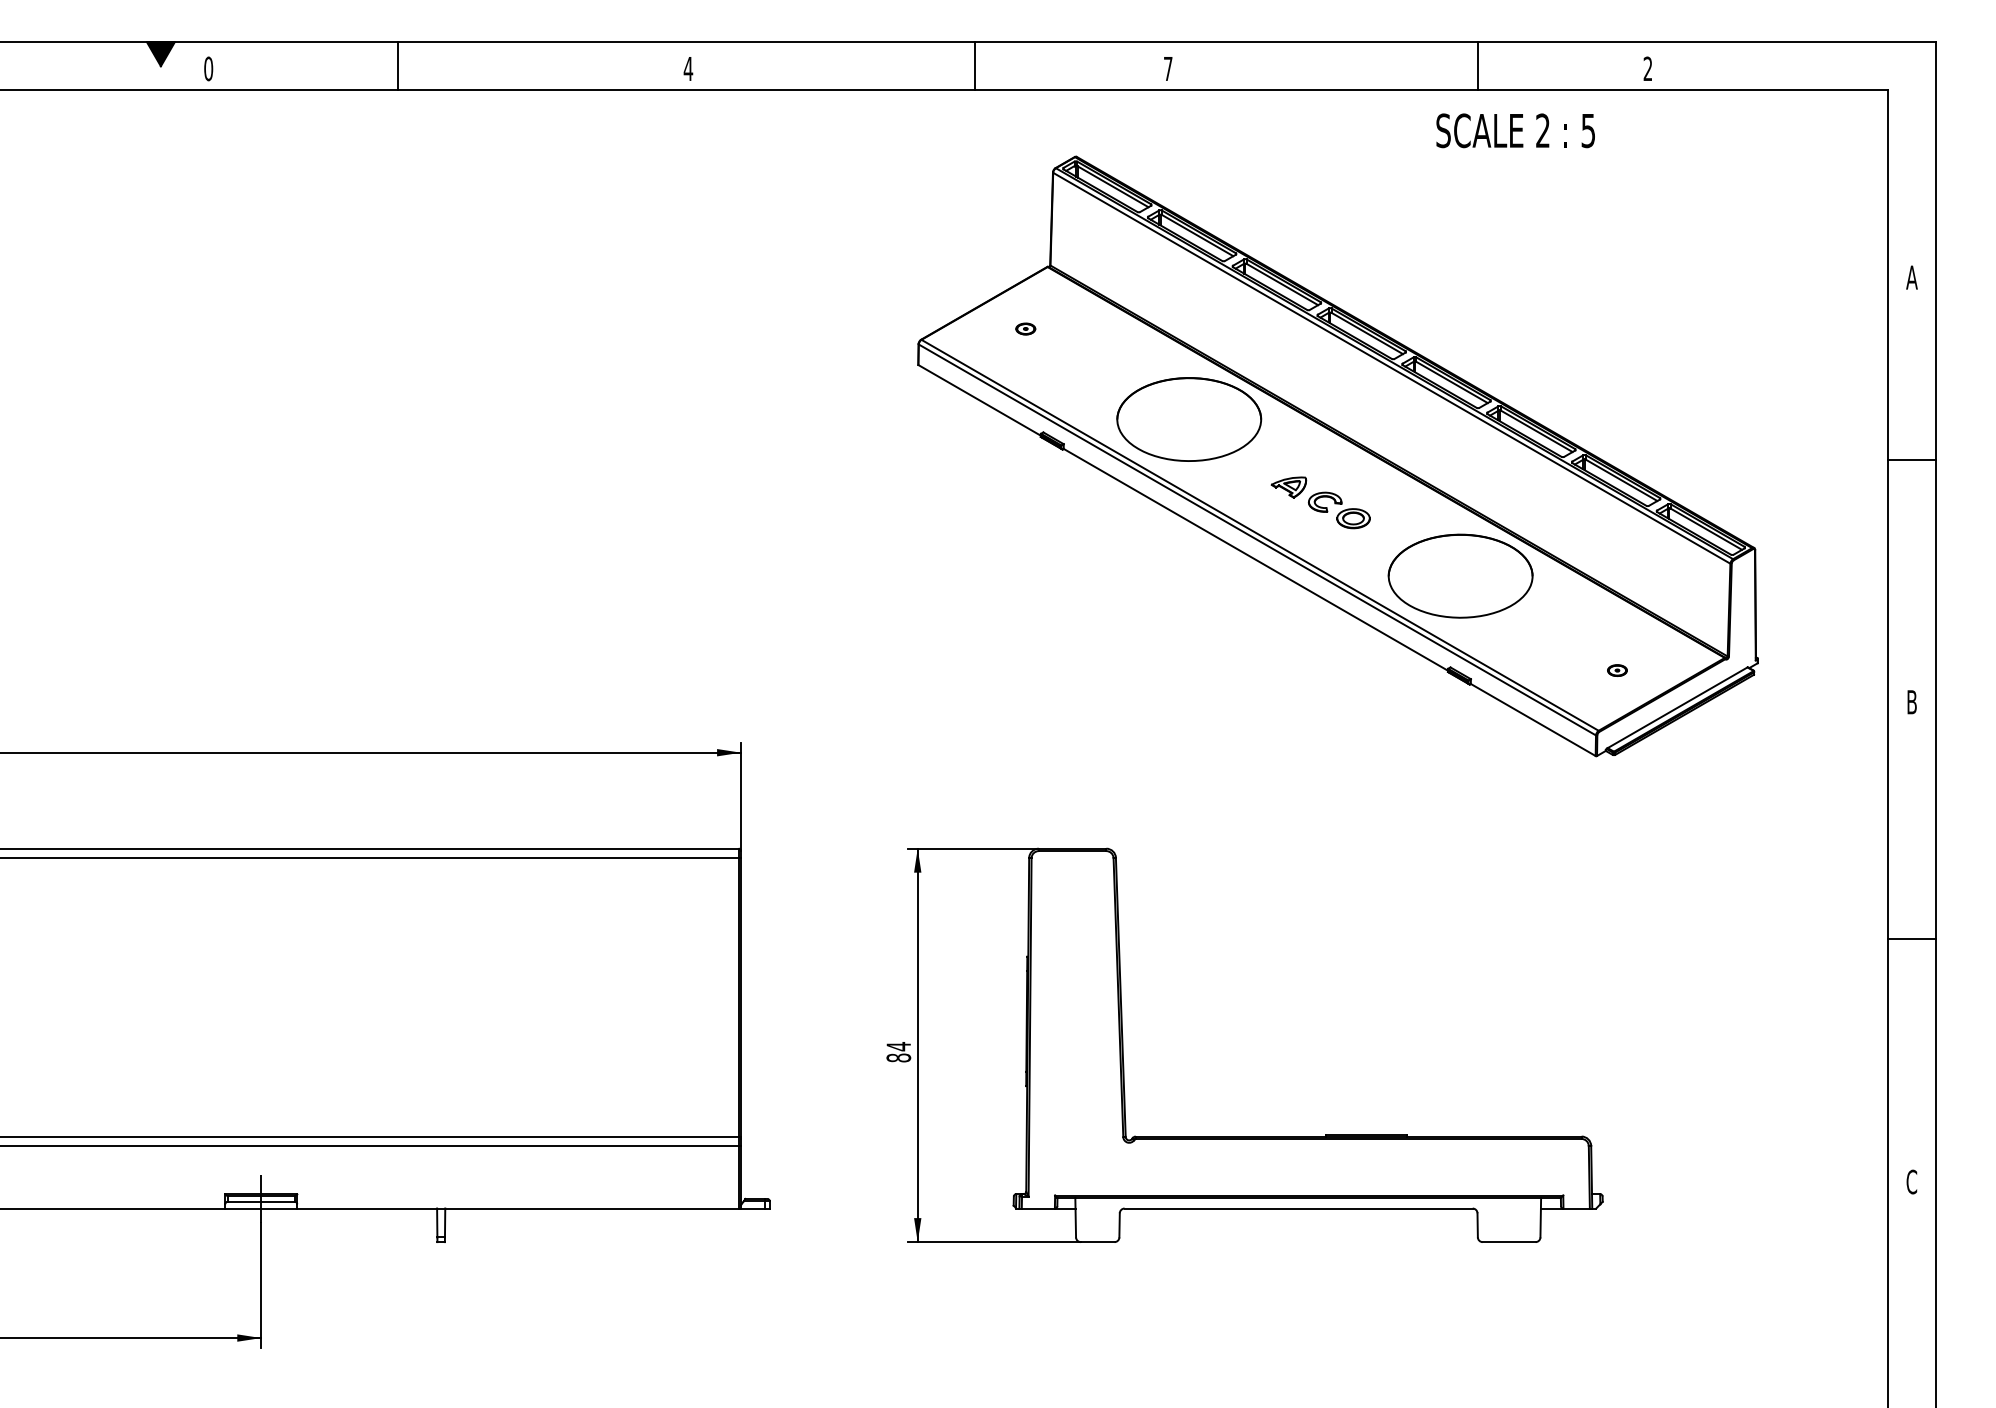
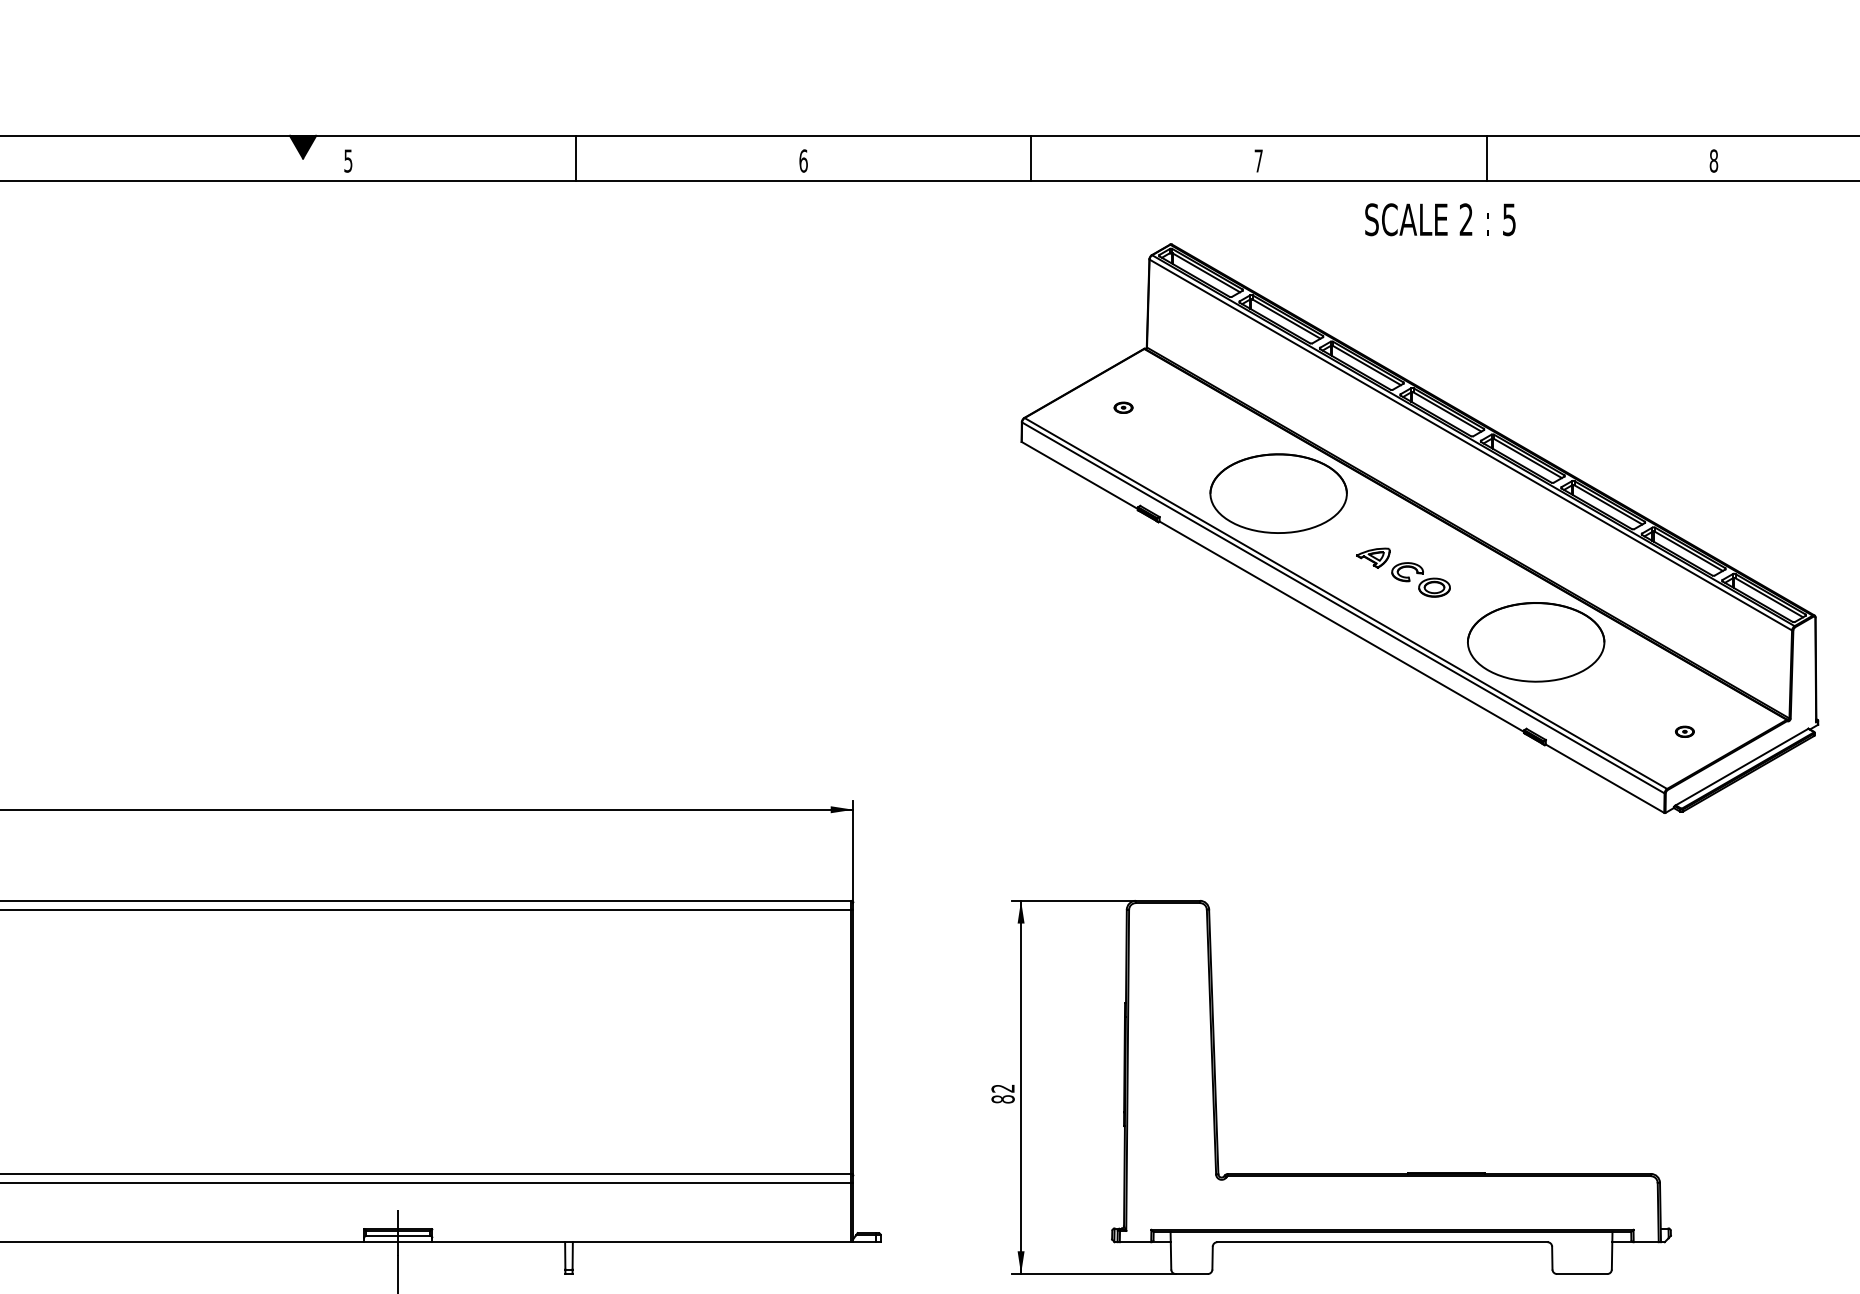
line: (397, 66) -> (575, 158), moved
line: (974, 66) -> (1031, 158), moved
line: (1478, 66) -> (1486, 158), moved
text: (208, 68) -> (348, 160), 0 -> 5
text: (688, 68) -> (803, 160), 4 -> 6
text: (1647, 68) -> (1713, 160), 2 -> 8
text: (1515, 130) -> (1440, 219), moved
text: (898, 1046) -> (1002, 1088), 84 -> 82

